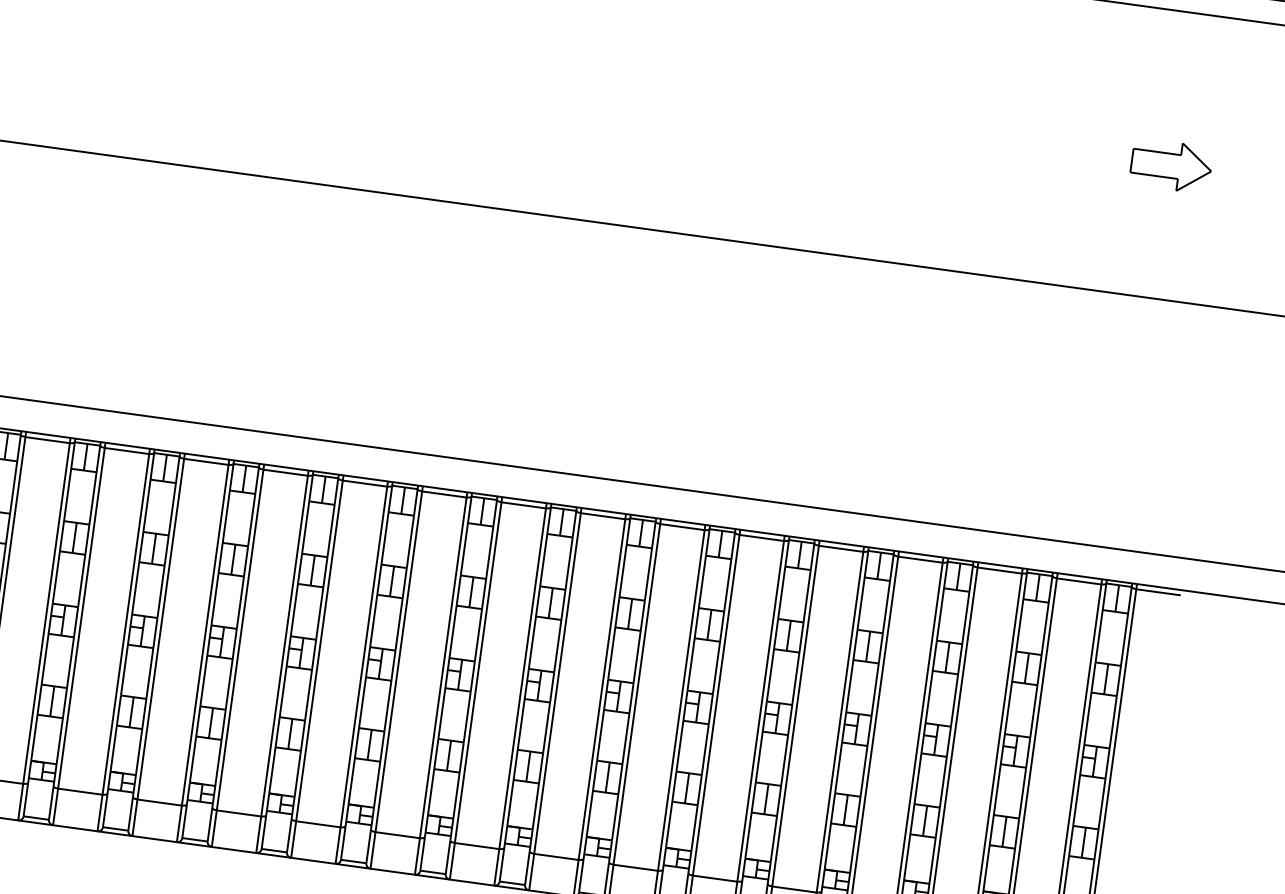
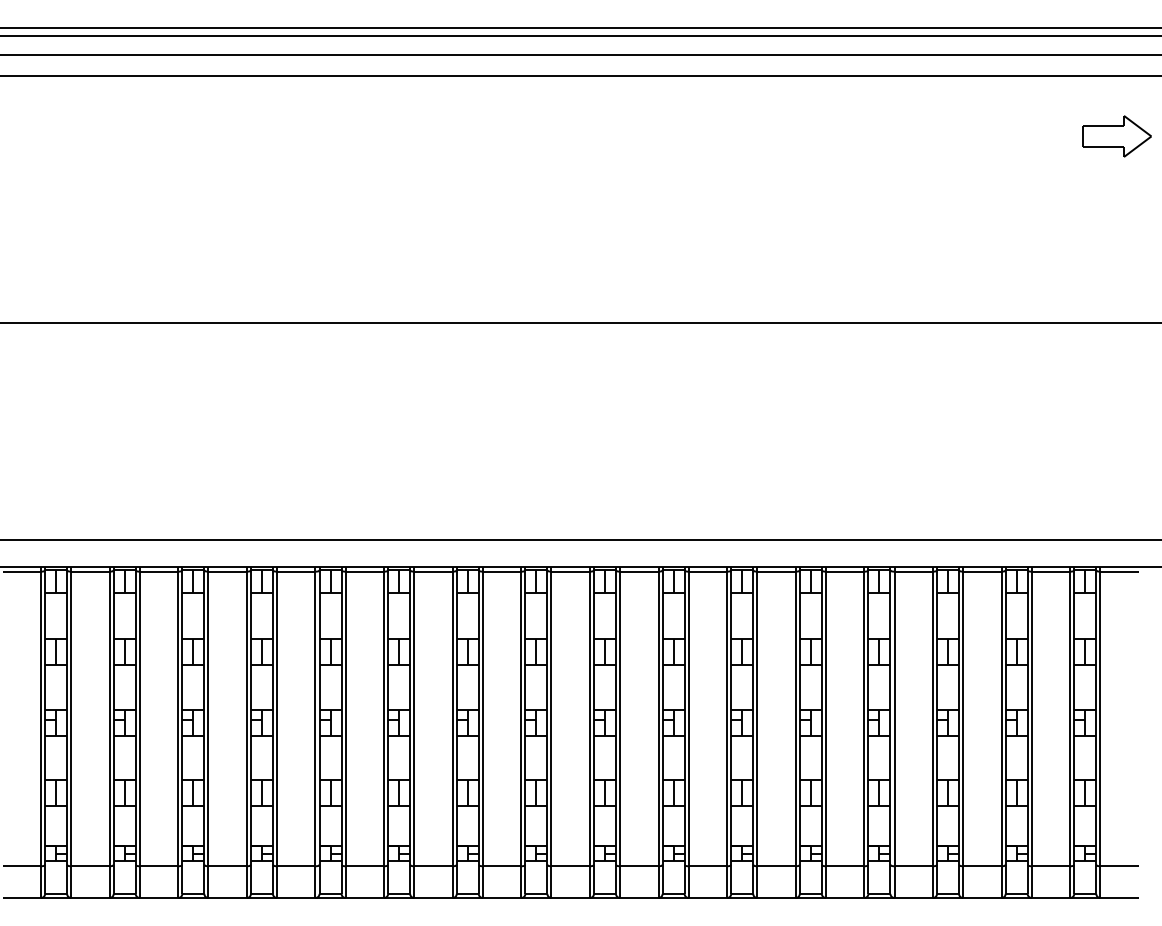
part: (1170, 165) -> (1116, 136), moved

